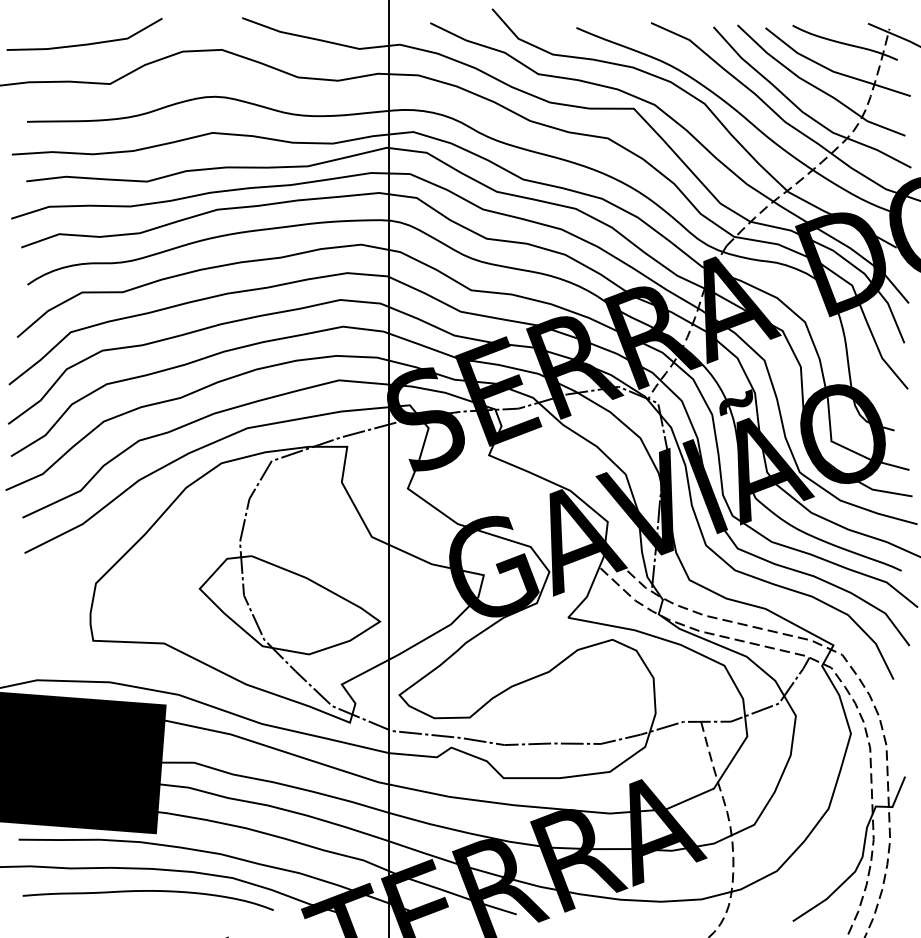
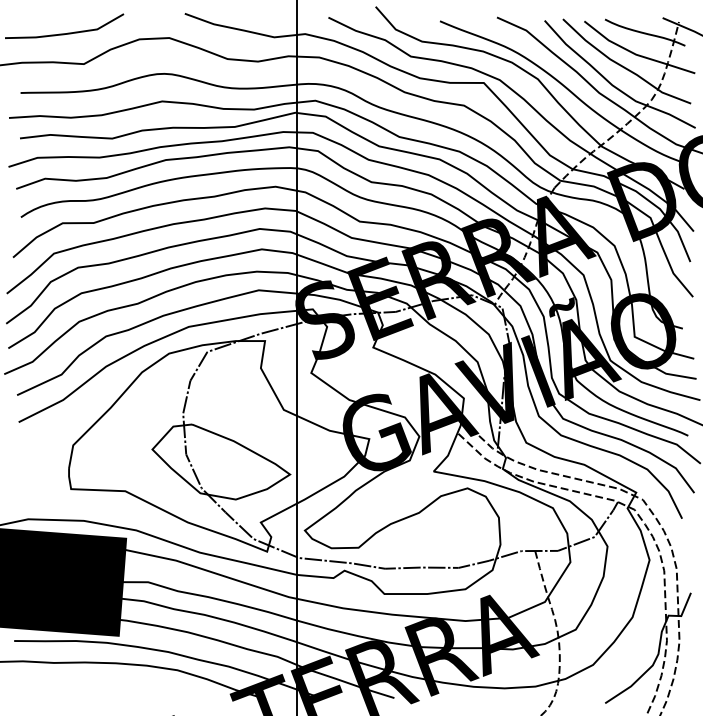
curve: (147, 891) -> (112, 680), removed

